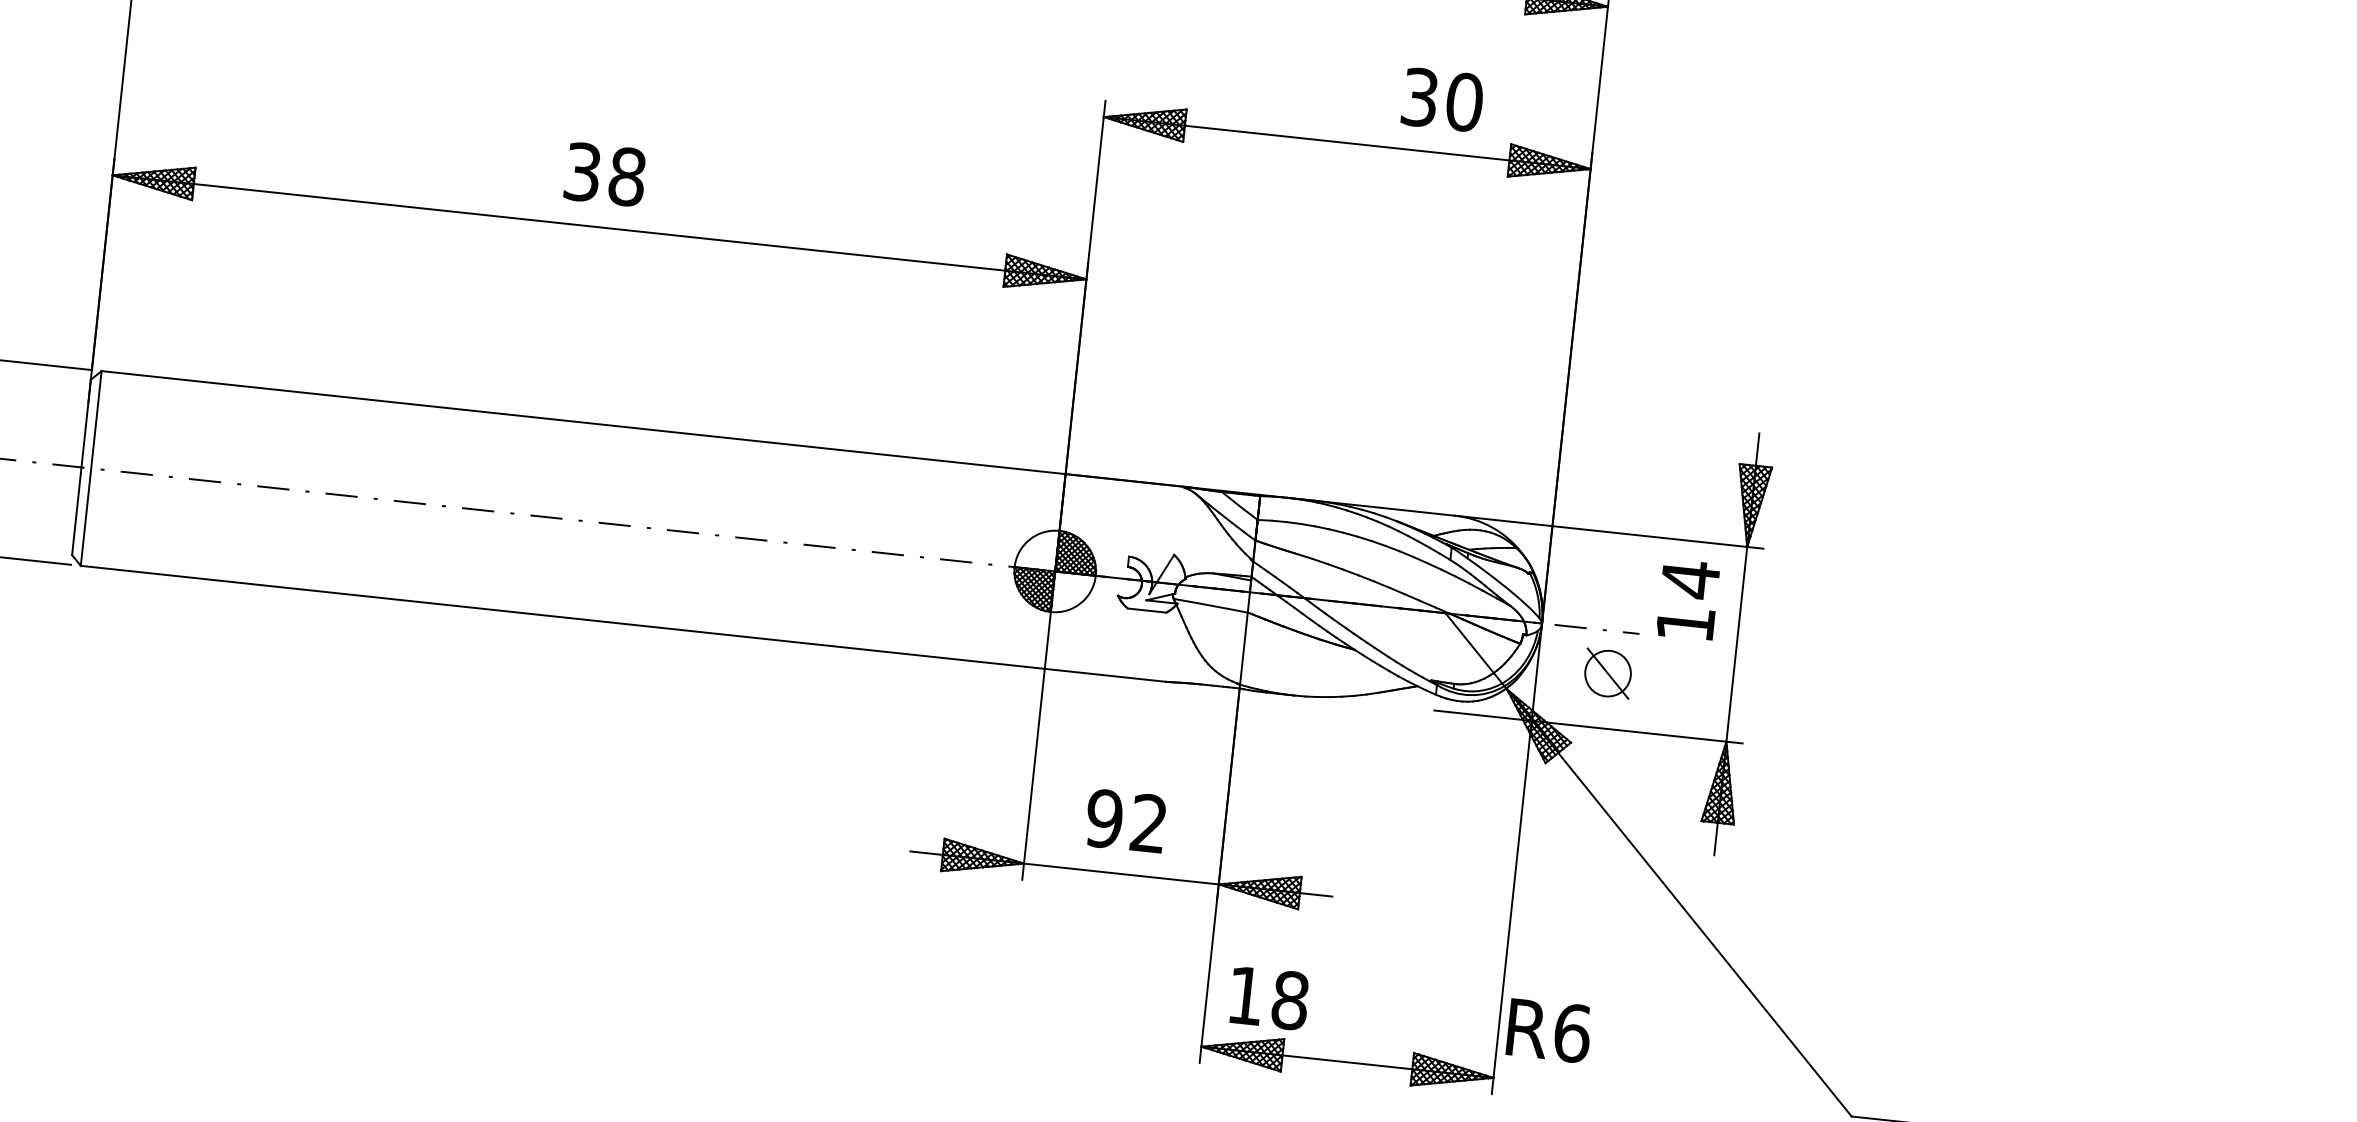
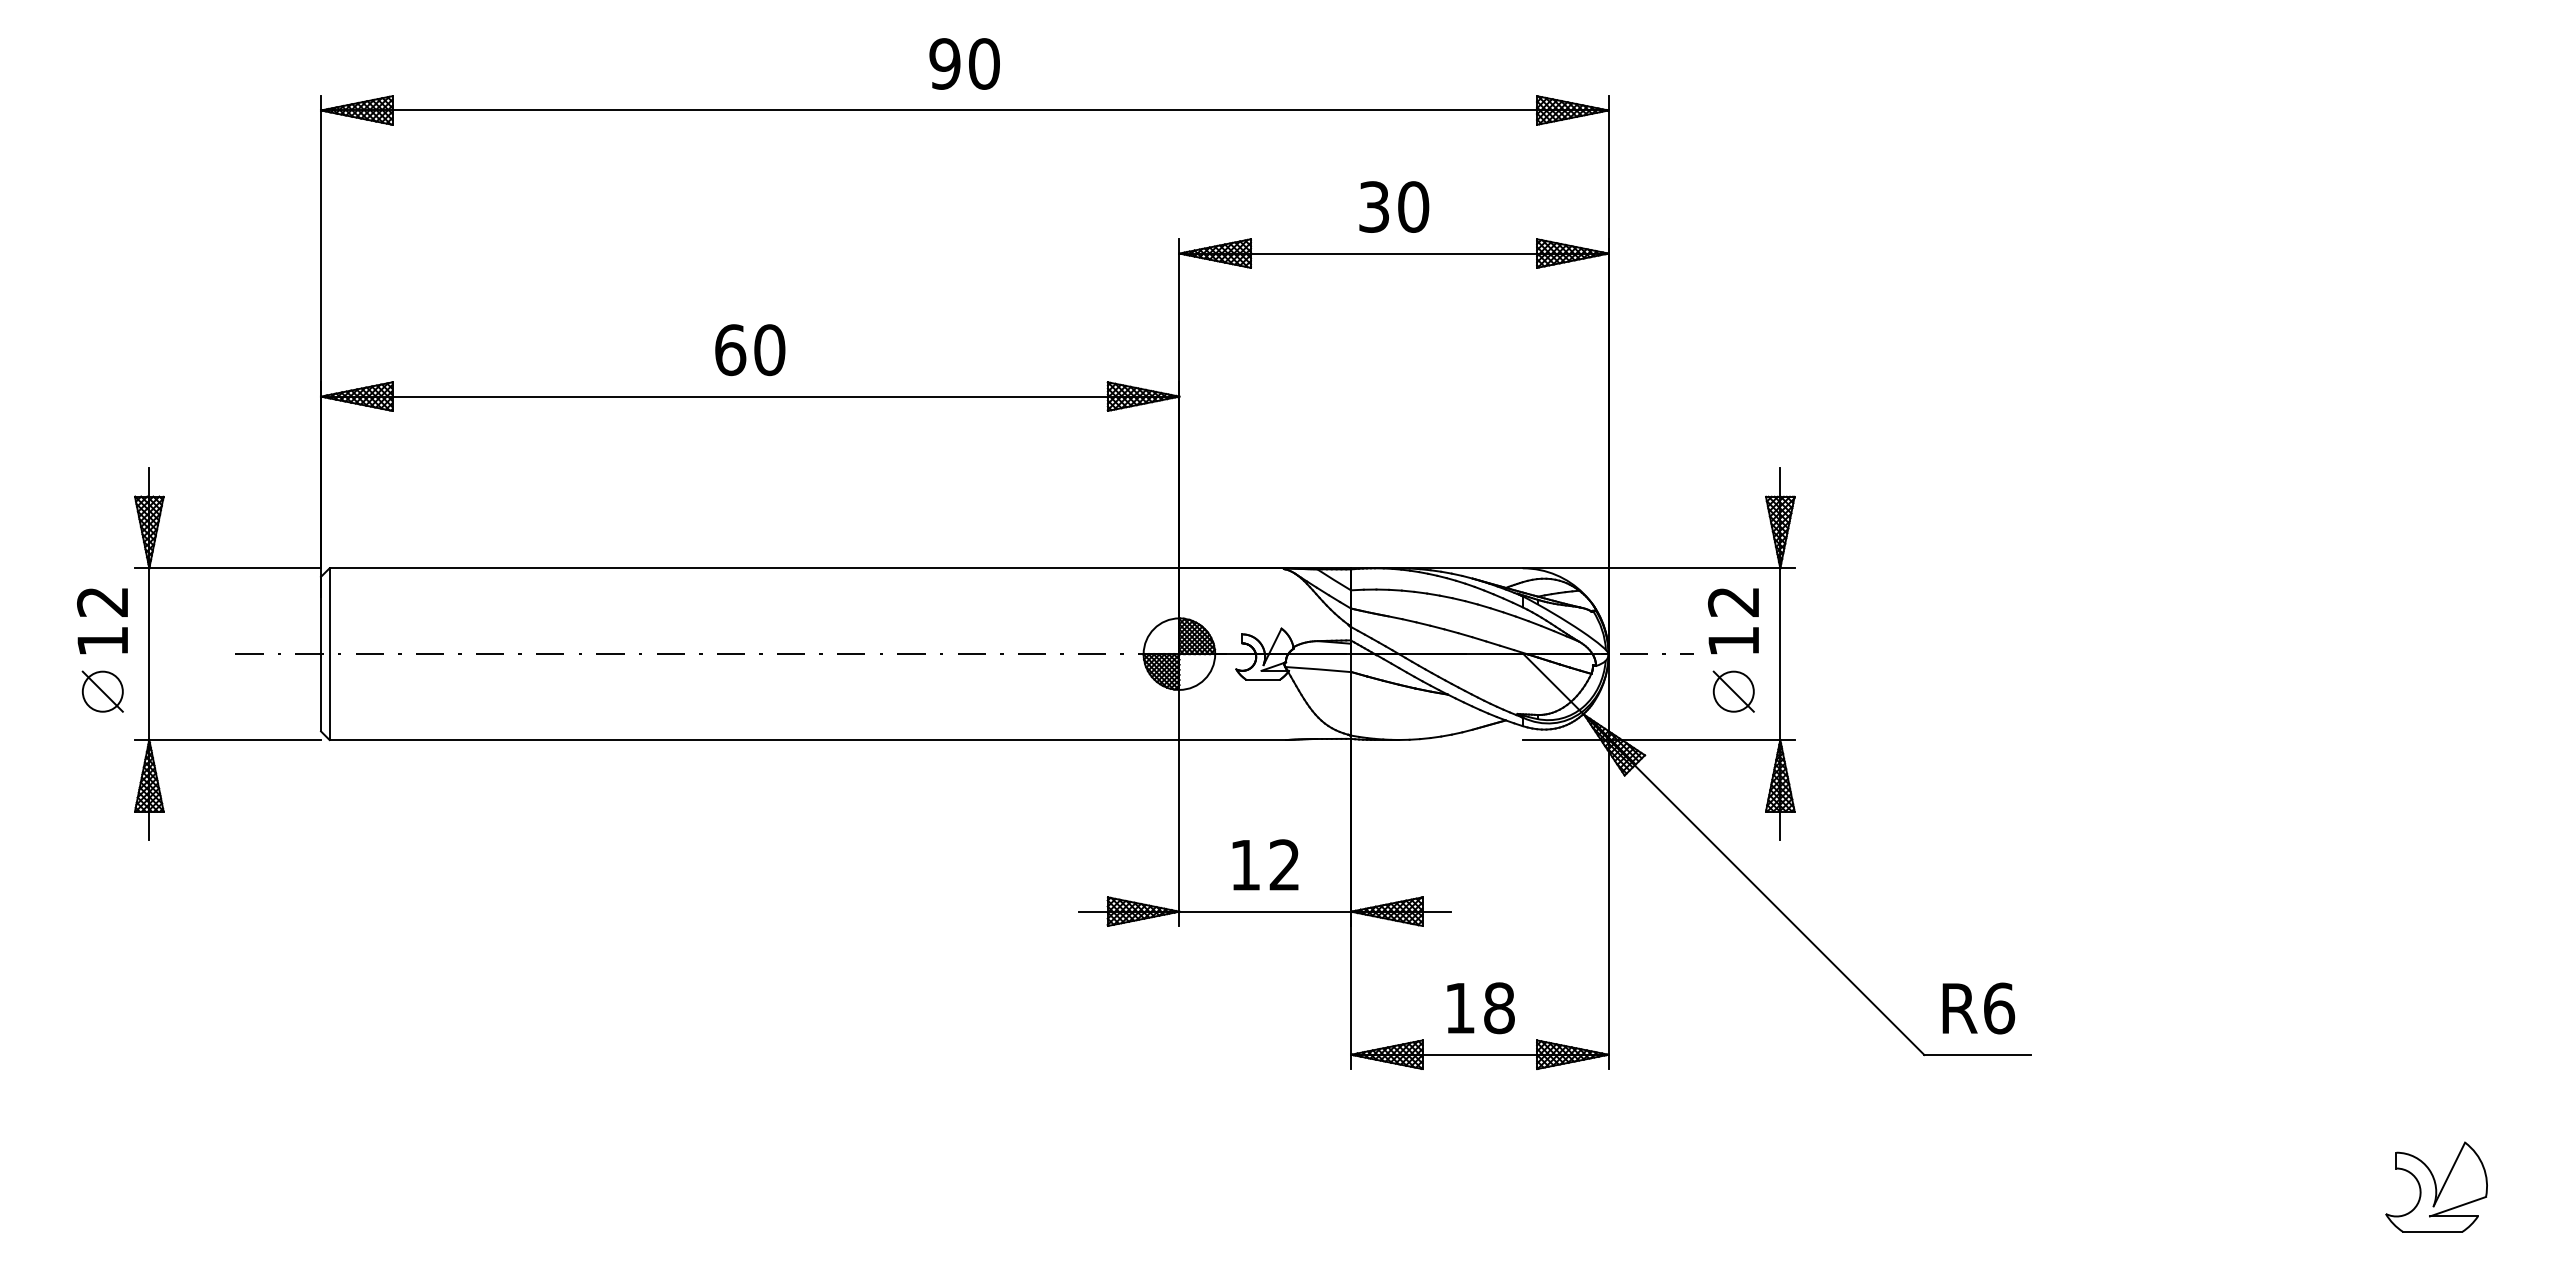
text: (1443, 99) -> (1394, 206), moved
text: (605, 175) -> (750, 350), 38 -> 60
text: (1690, 578) -> (1733, 601), 14 -> 12
part: (1607, 673) -> (1733, 691), moved
text: (1103, 819) -> (1244, 865), 92 -> 12
text: (1268, 998) -> (1480, 1008), moved
text: (1548, 1030) -> (1978, 1008), moved

